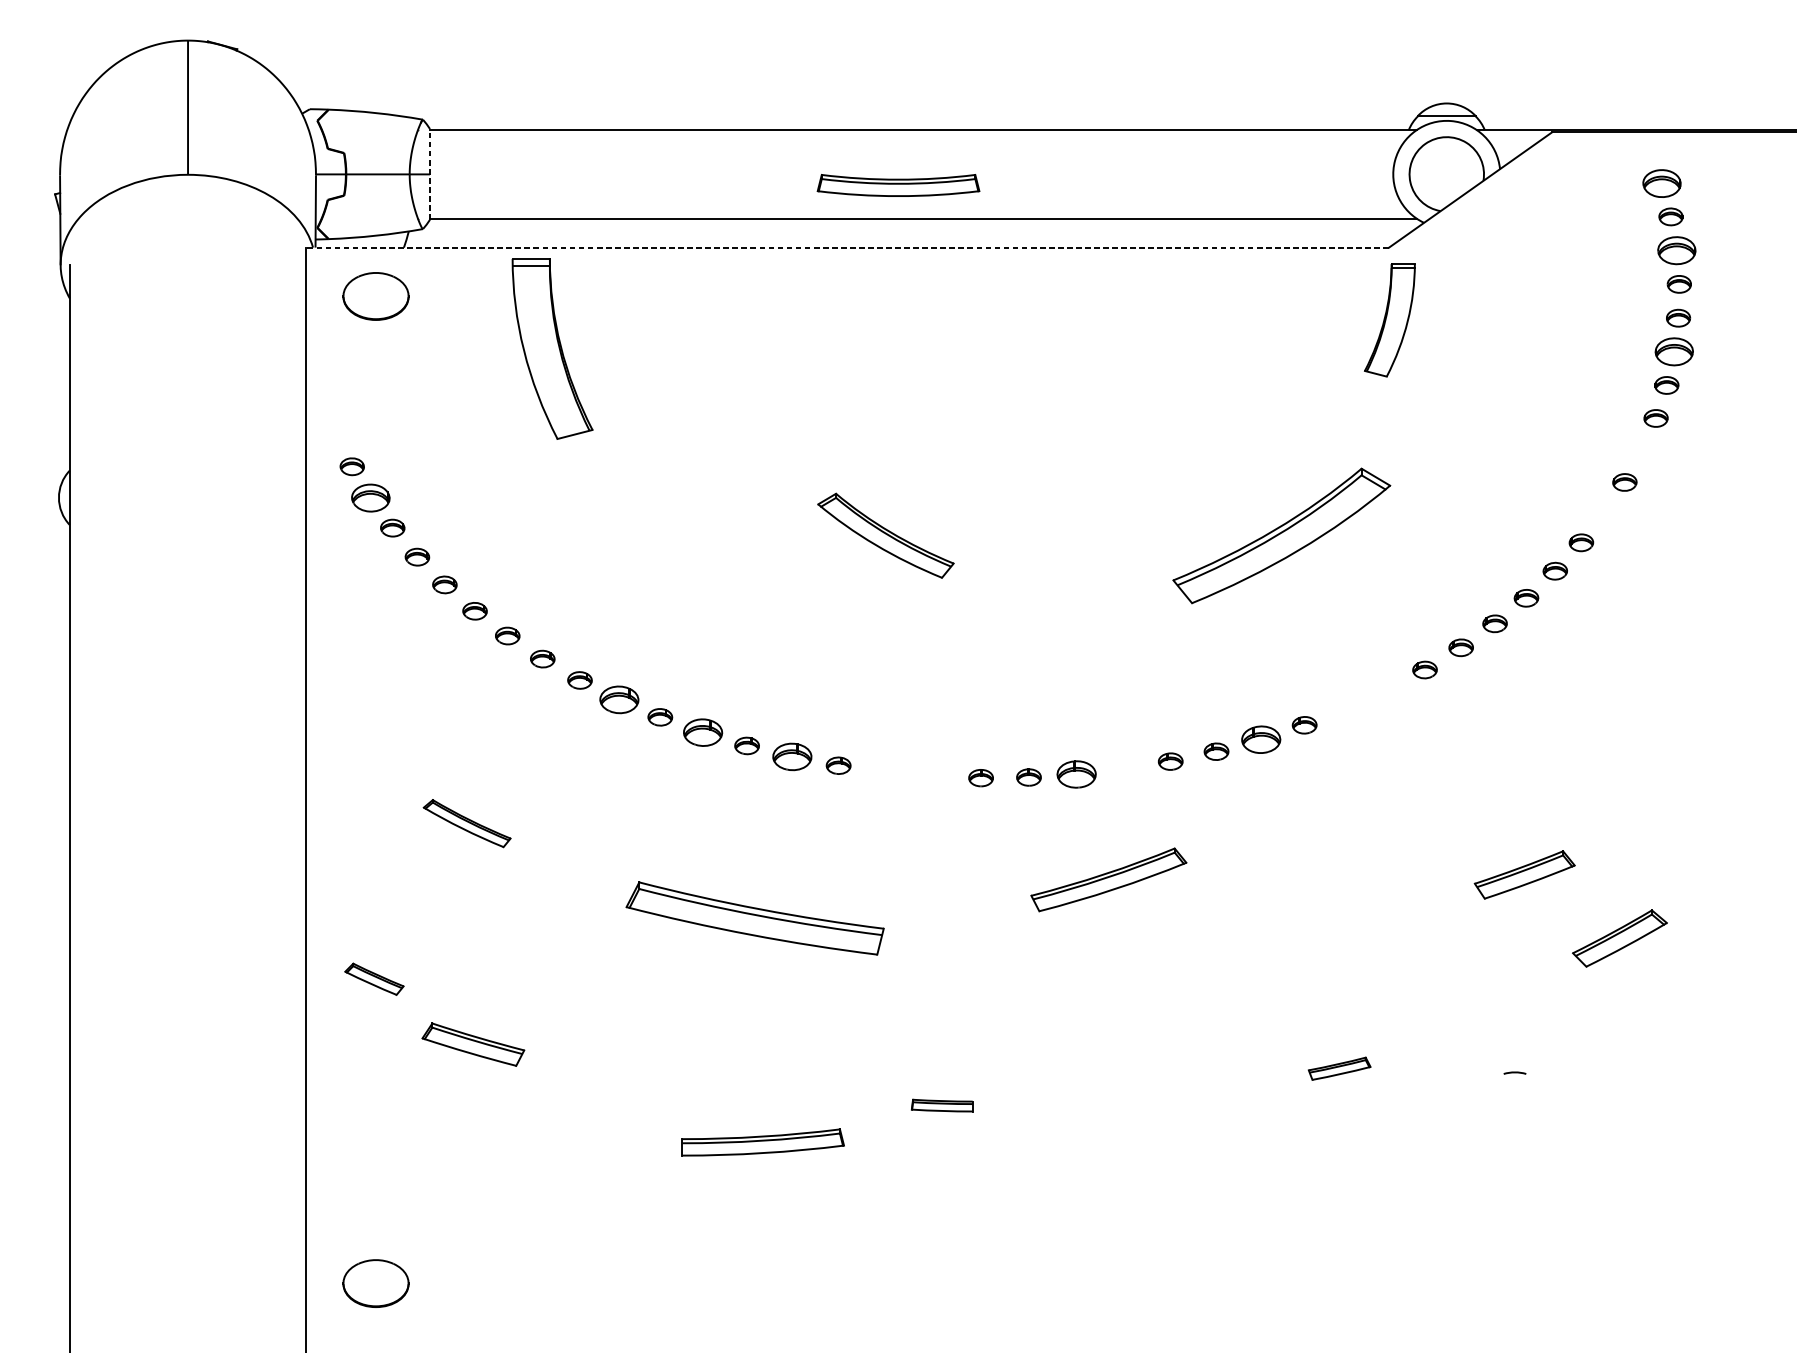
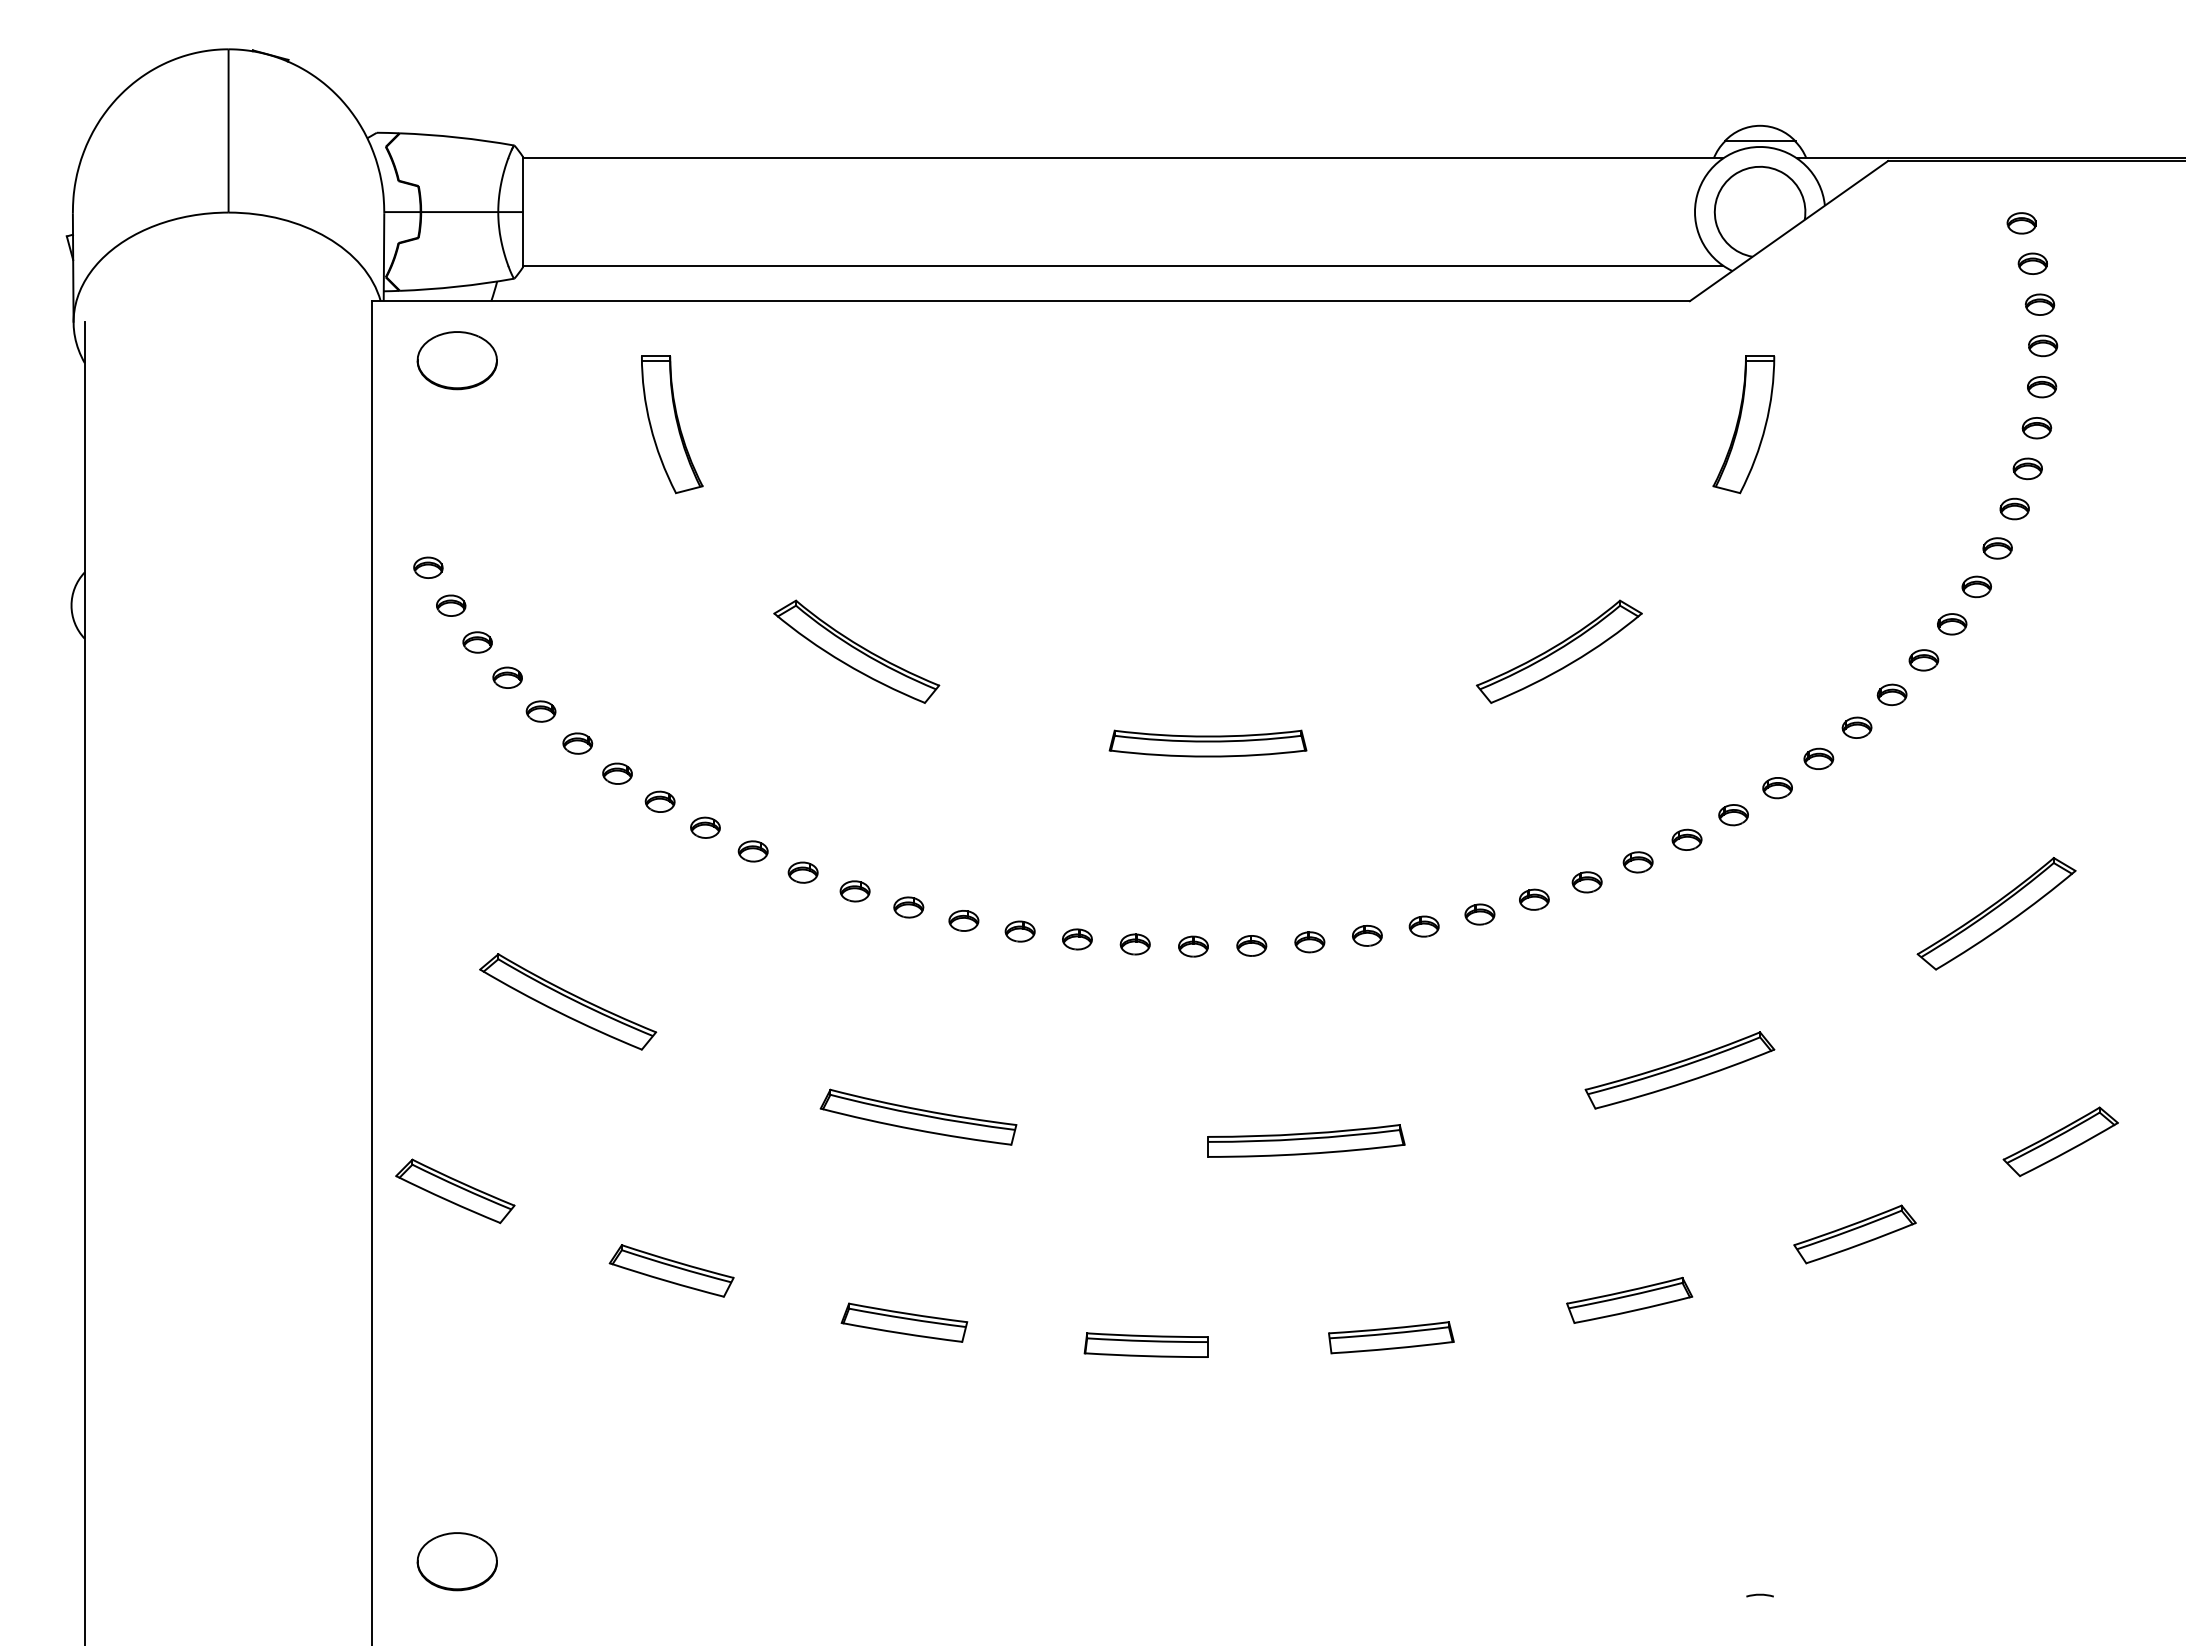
line: (430, 173) -> (523, 211), dashed -> solid
part: (1661, 183) -> (2021, 223), size x0.62
part: (898, 185) -> (1207, 743), moved
line: (847, 247) -> (1031, 301), dashed -> solid
part: (1676, 250) -> (2039, 304), size x0.62
part: (1389, 320) -> (1743, 424), moved
part: (552, 348) -> (672, 424), size x0.62
part: (1673, 352) -> (2036, 428), size x0.62
part: (1641, 450) -> (1997, 548), added
part: (371, 497) -> (451, 605), size x0.62
part: (1604, 513) -> (1952, 624), added
part: (885, 535) -> (856, 651), moved
part: (1281, 535) -> (1559, 651), size x0.62
part: (1386, 690) -> (1686, 839), added
part: (618, 699) -> (752, 851), size x0.62
part: (1346, 708) -> (1637, 862), added
part: (702, 732) -> (854, 891), size x0.62
part: (1261, 739) -> (1534, 899), size x0.62
part: (1641, 750) -> (1996, 913), added
part: (792, 756) -> (963, 920), size x0.62
part: (1124, 768) -> (1367, 935), added
part: (885, 772) -> (1077, 939), added
part: (1076, 774) -> (1309, 942), size x0.62
part: (932, 776) -> (1134, 944), added
part: (467, 823) -> (568, 1001), size x1.67
part: (1524, 874) -> (1854, 1234), moved
part: (1108, 879) -> (1679, 1070), moved
part: (755, 917) -> (918, 1116), size x0.62
part: (1619, 938) -> (2060, 1141), moved
part: (374, 979) -> (455, 1191), size x1.67
part: (473, 1044) -> (671, 1270), moved
part: (1339, 1068) -> (1629, 1299), size x1.67
arc: (1514, 1073) -> (1759, 1595), moved
part: (743, 1087) -> (904, 1322), added
part: (1143, 1099) -> (1391, 1337), added
part: (941, 1105) -> (1145, 1344), size x1.67
part: (763, 1142) -> (1306, 1140), moved

